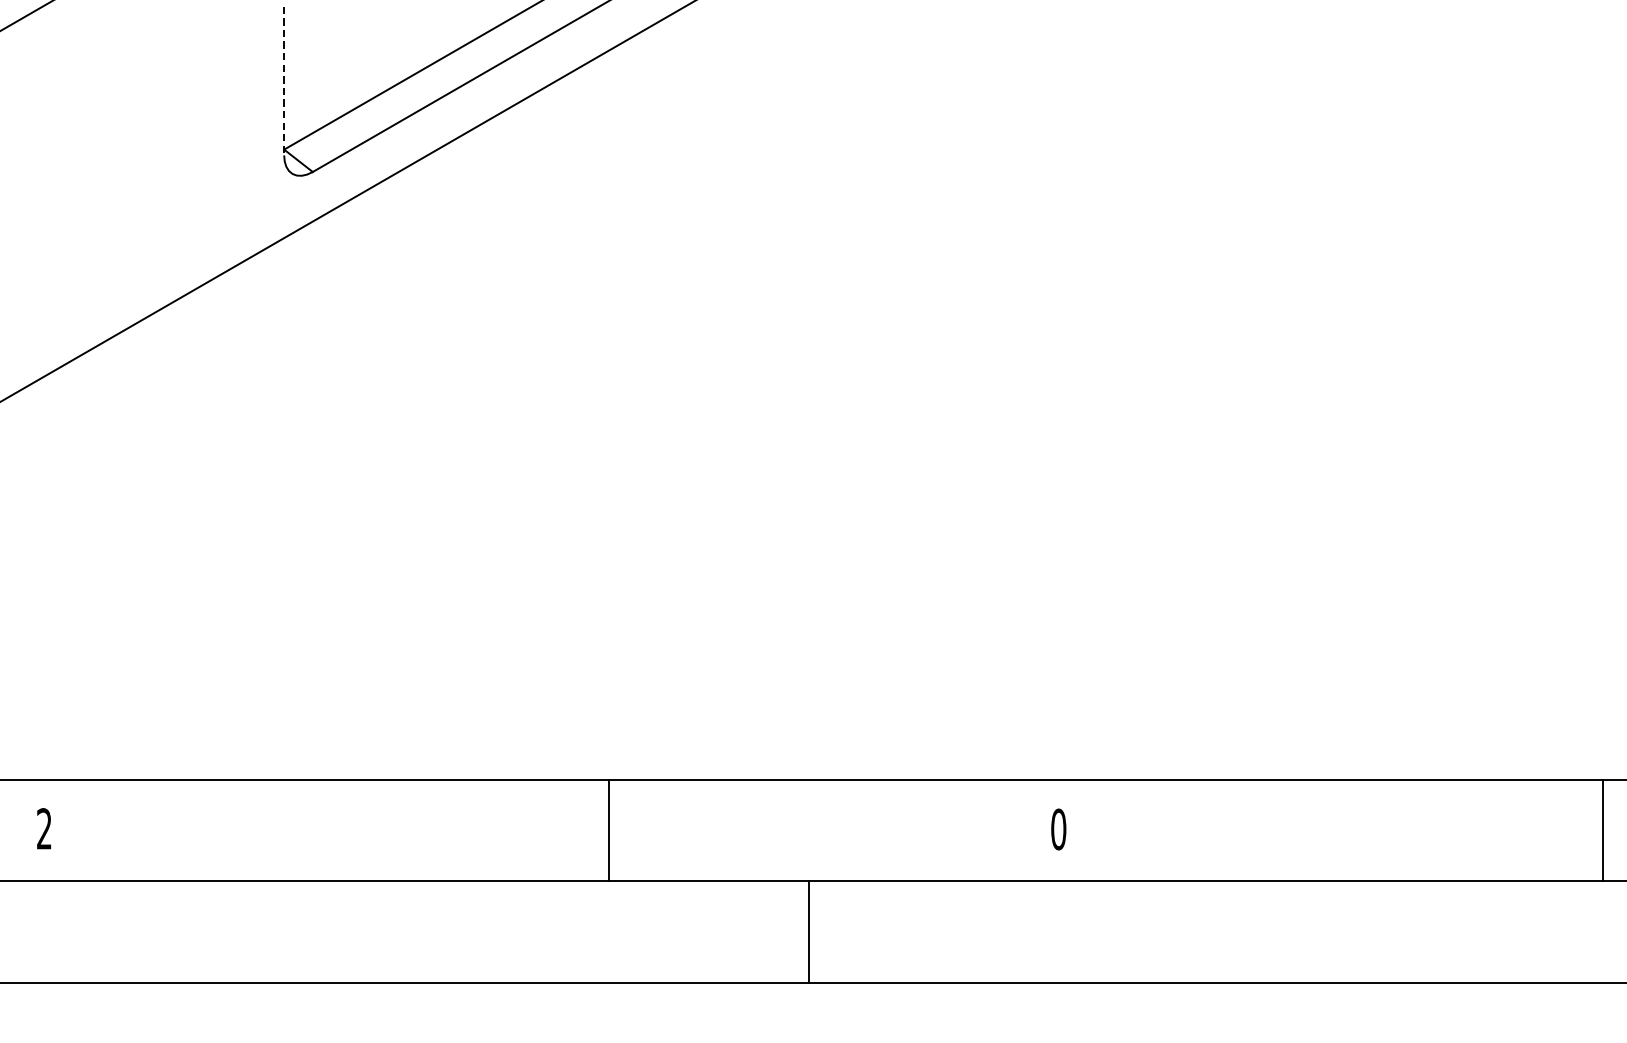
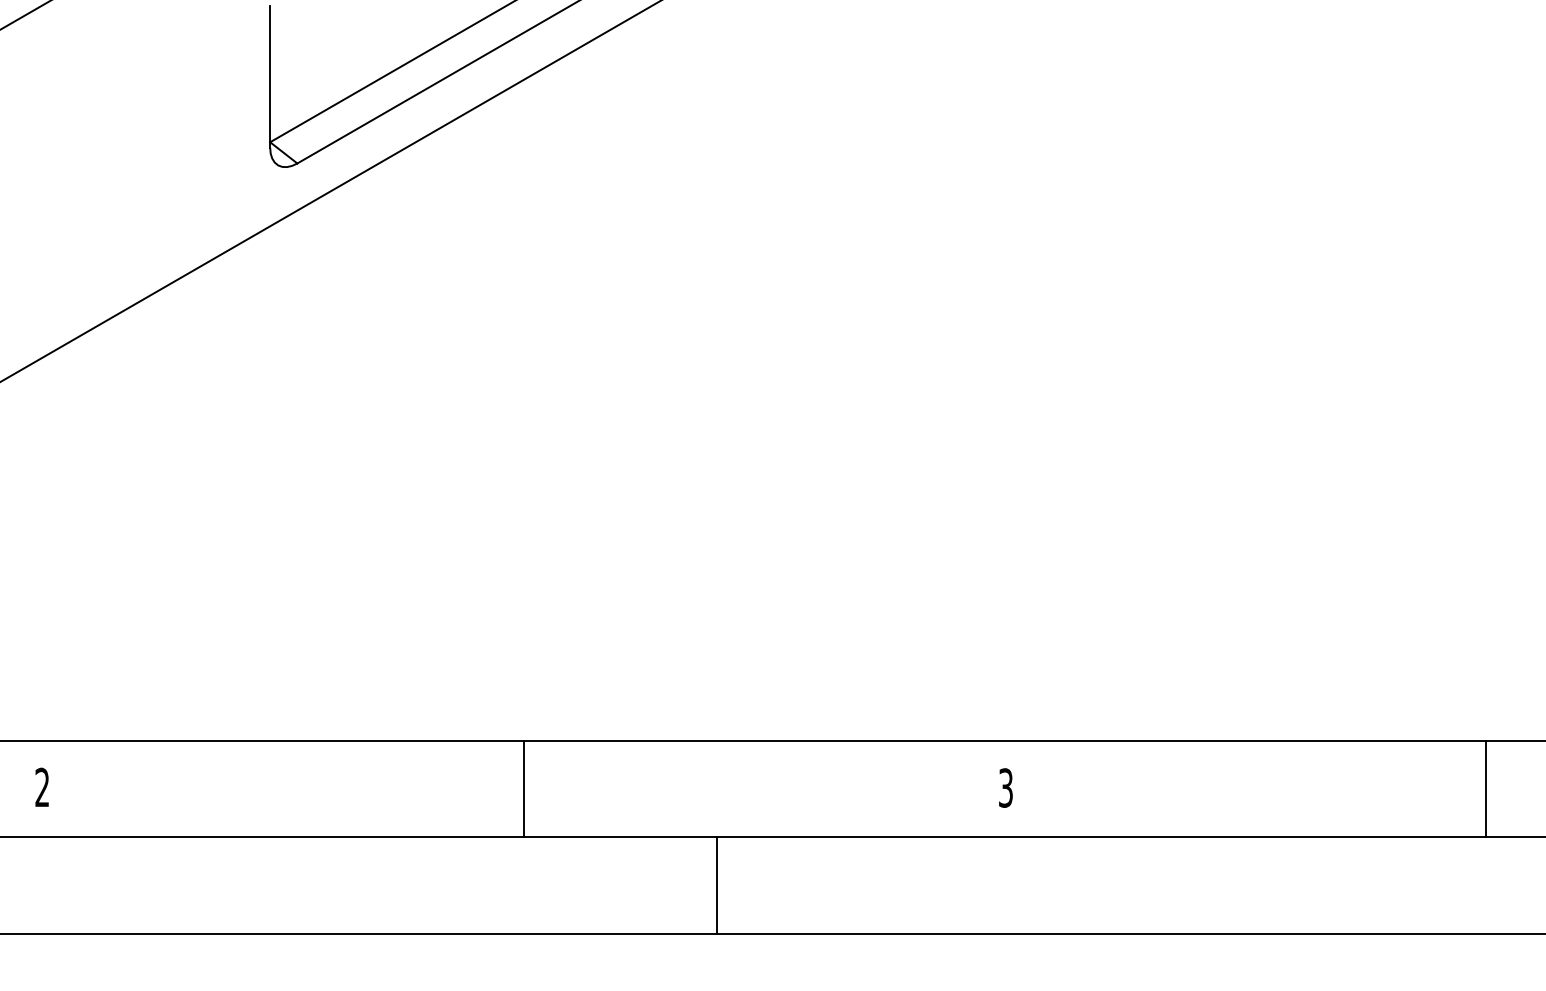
line: (284, 81) -> (270, 77), dashed -> solid
text: (1058, 828) -> (1005, 787), 0 -> 3
line: (608, 830) -> (524, 789), moved
line: (1602, 830) -> (1485, 789), moved
line: (808, 932) -> (716, 885), moved

